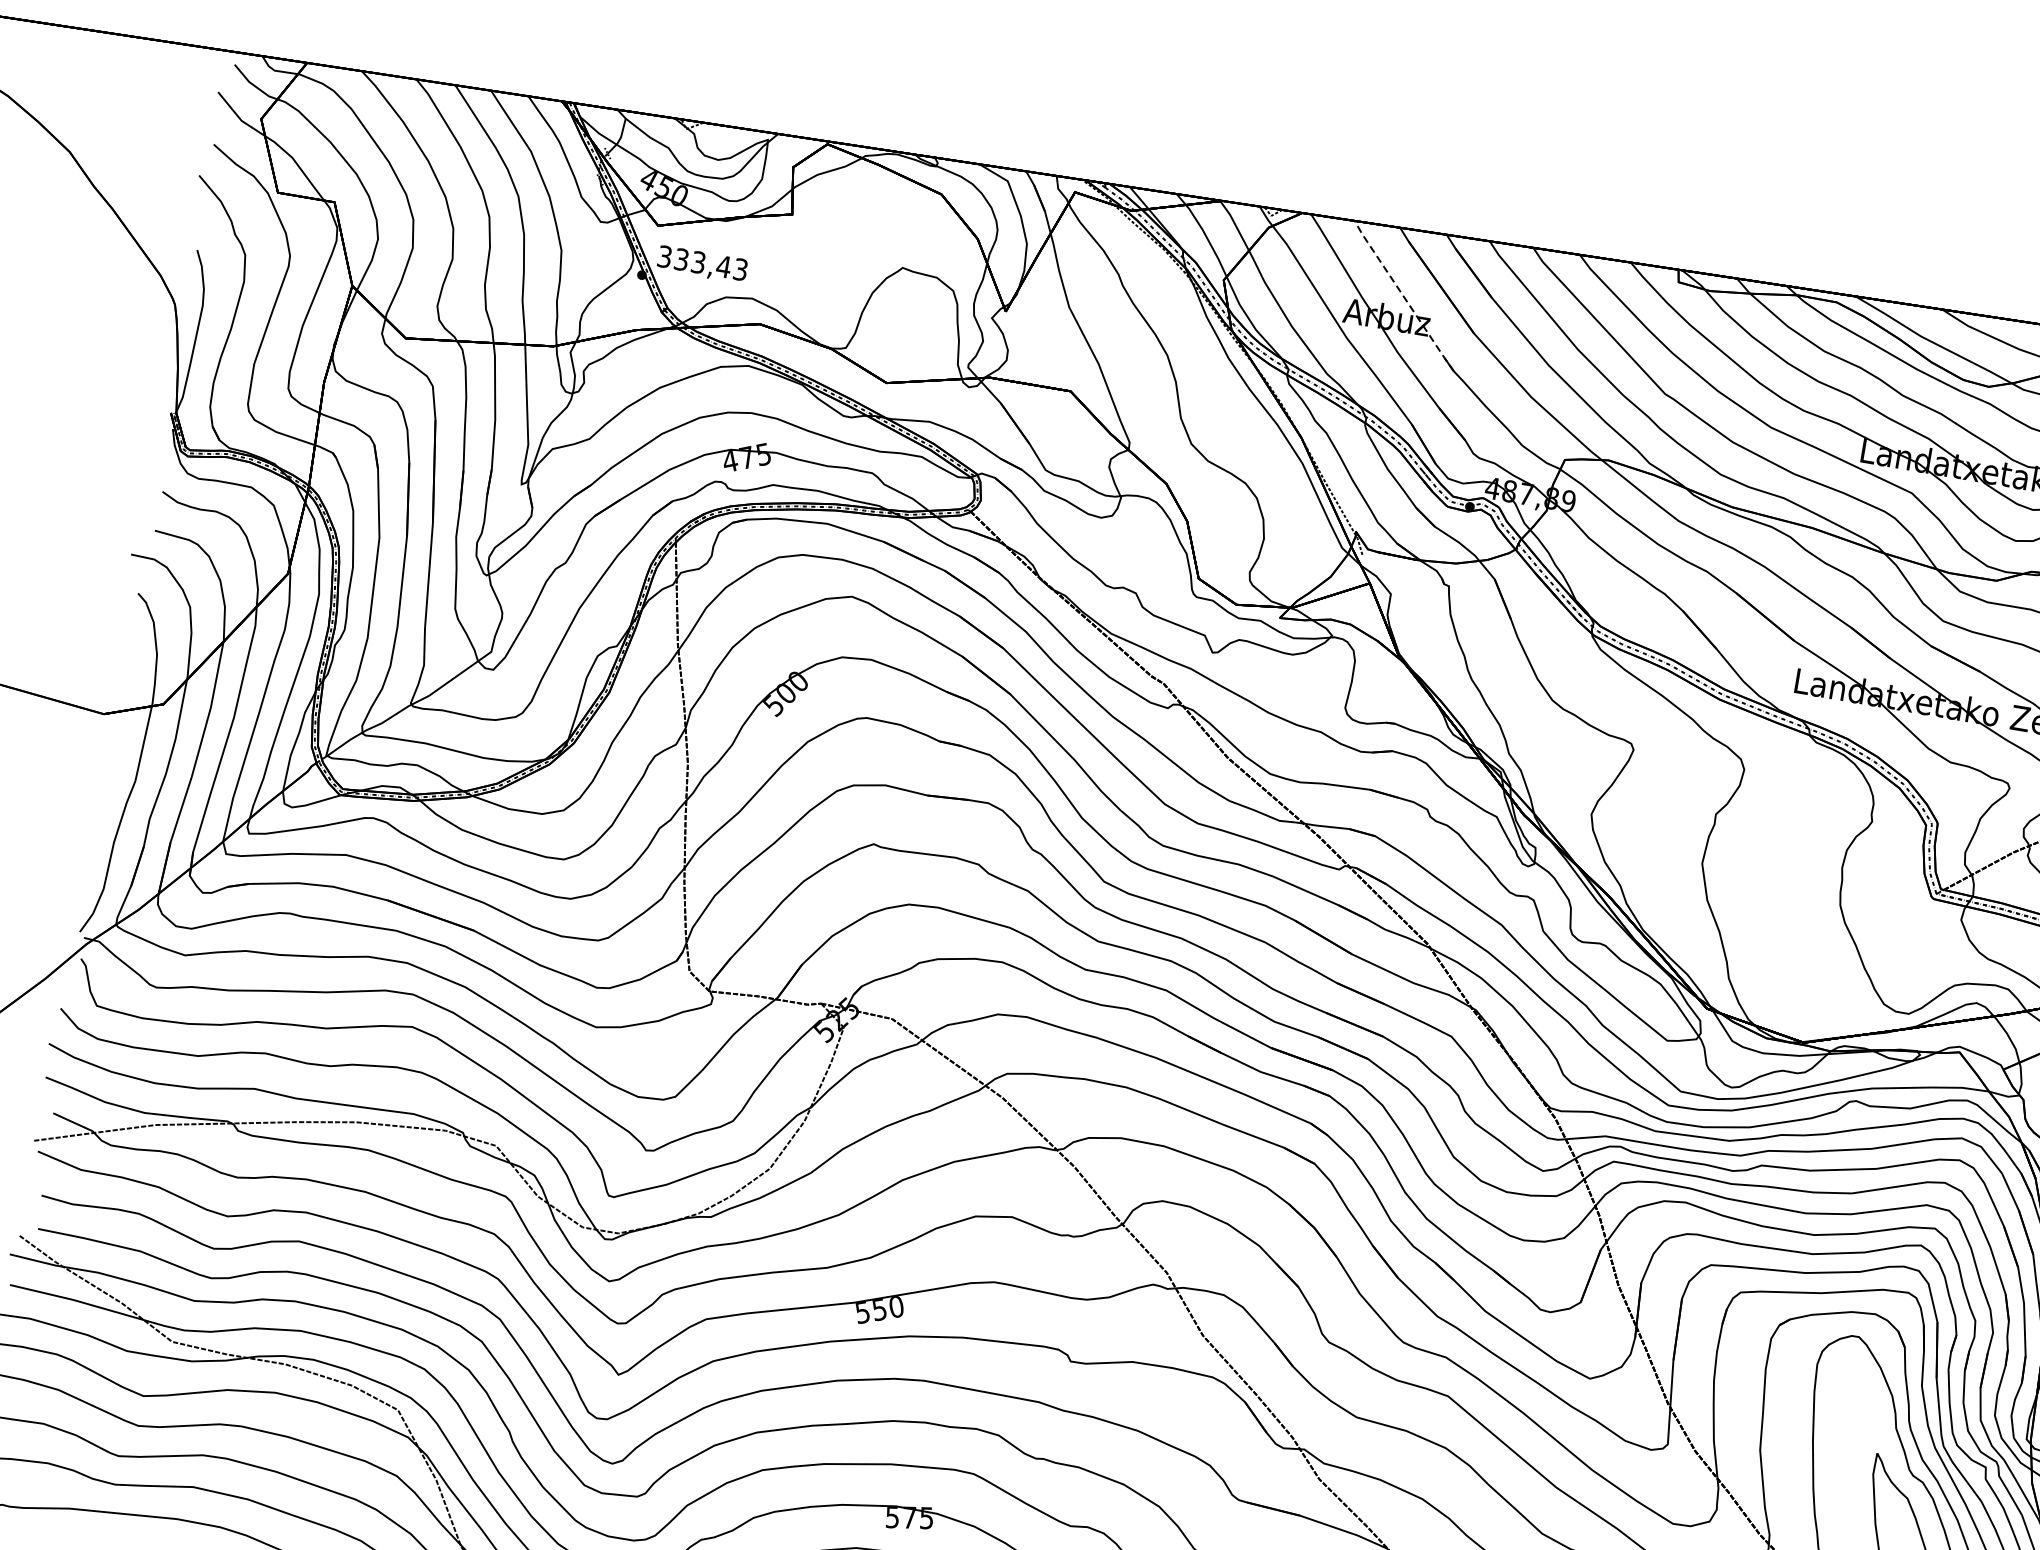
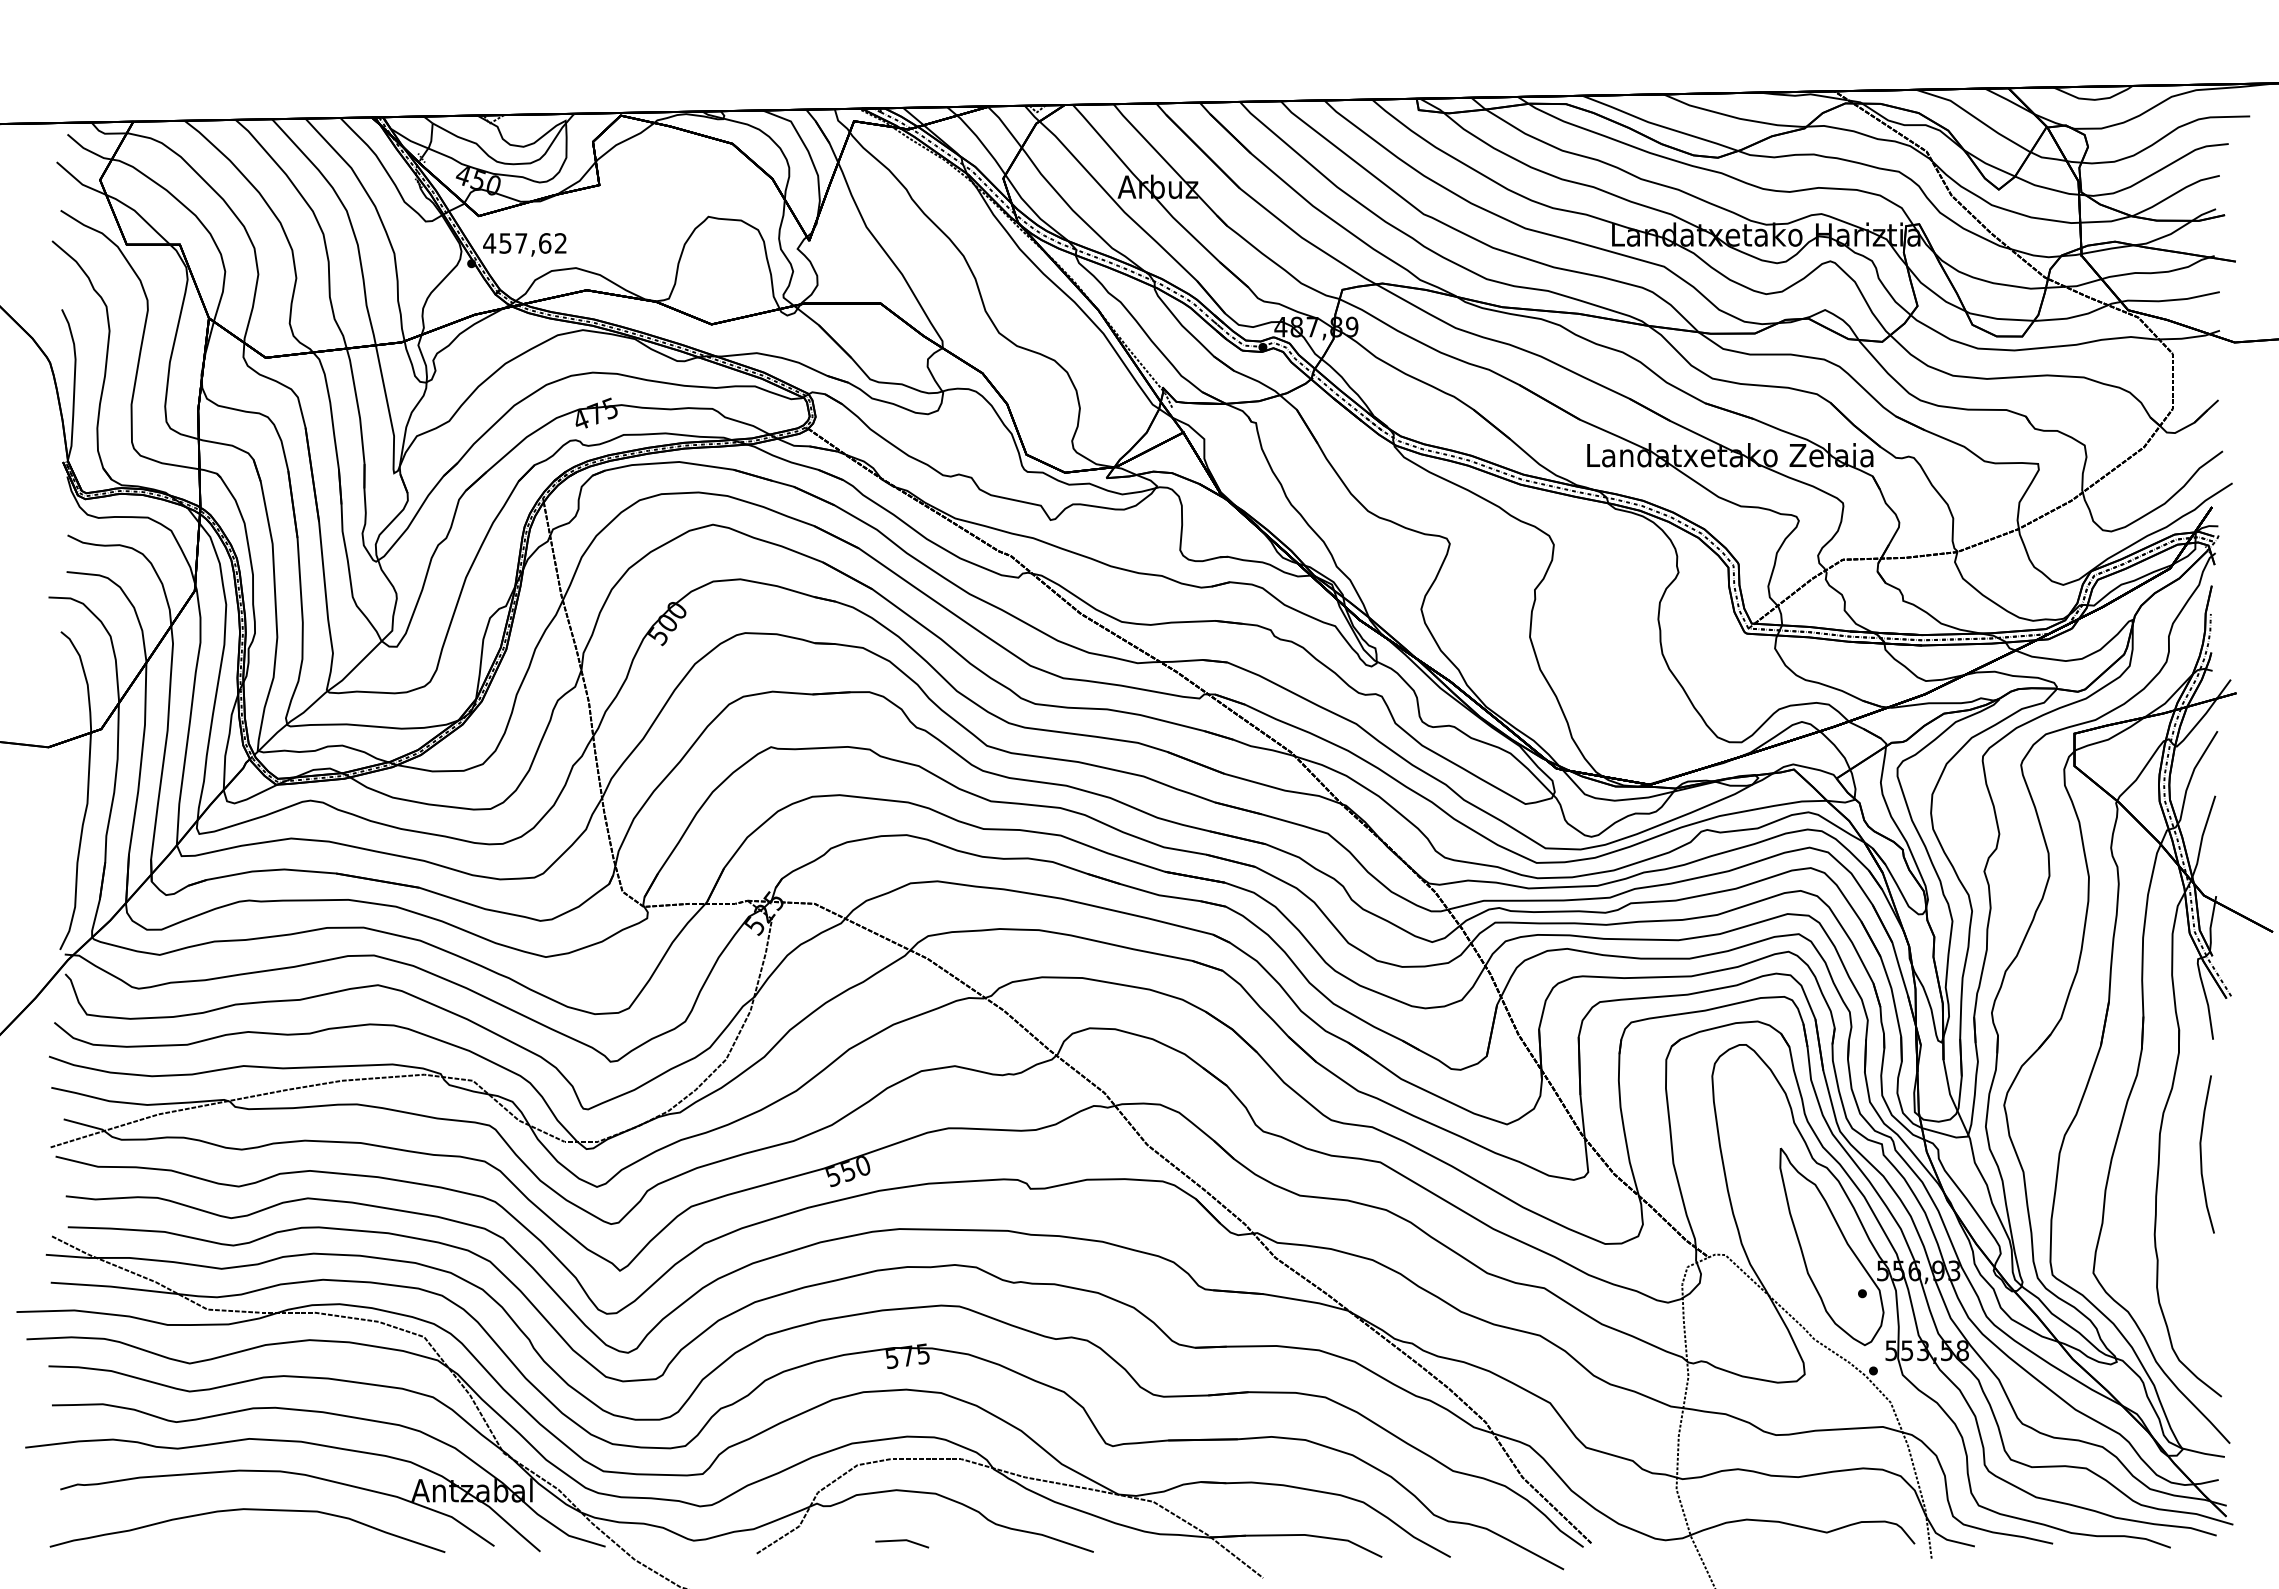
text: (701, 263) -> (524, 243), 333,43 -> 457,62
line: (1403, 296) -> (1169, 165), dashed -> solid

